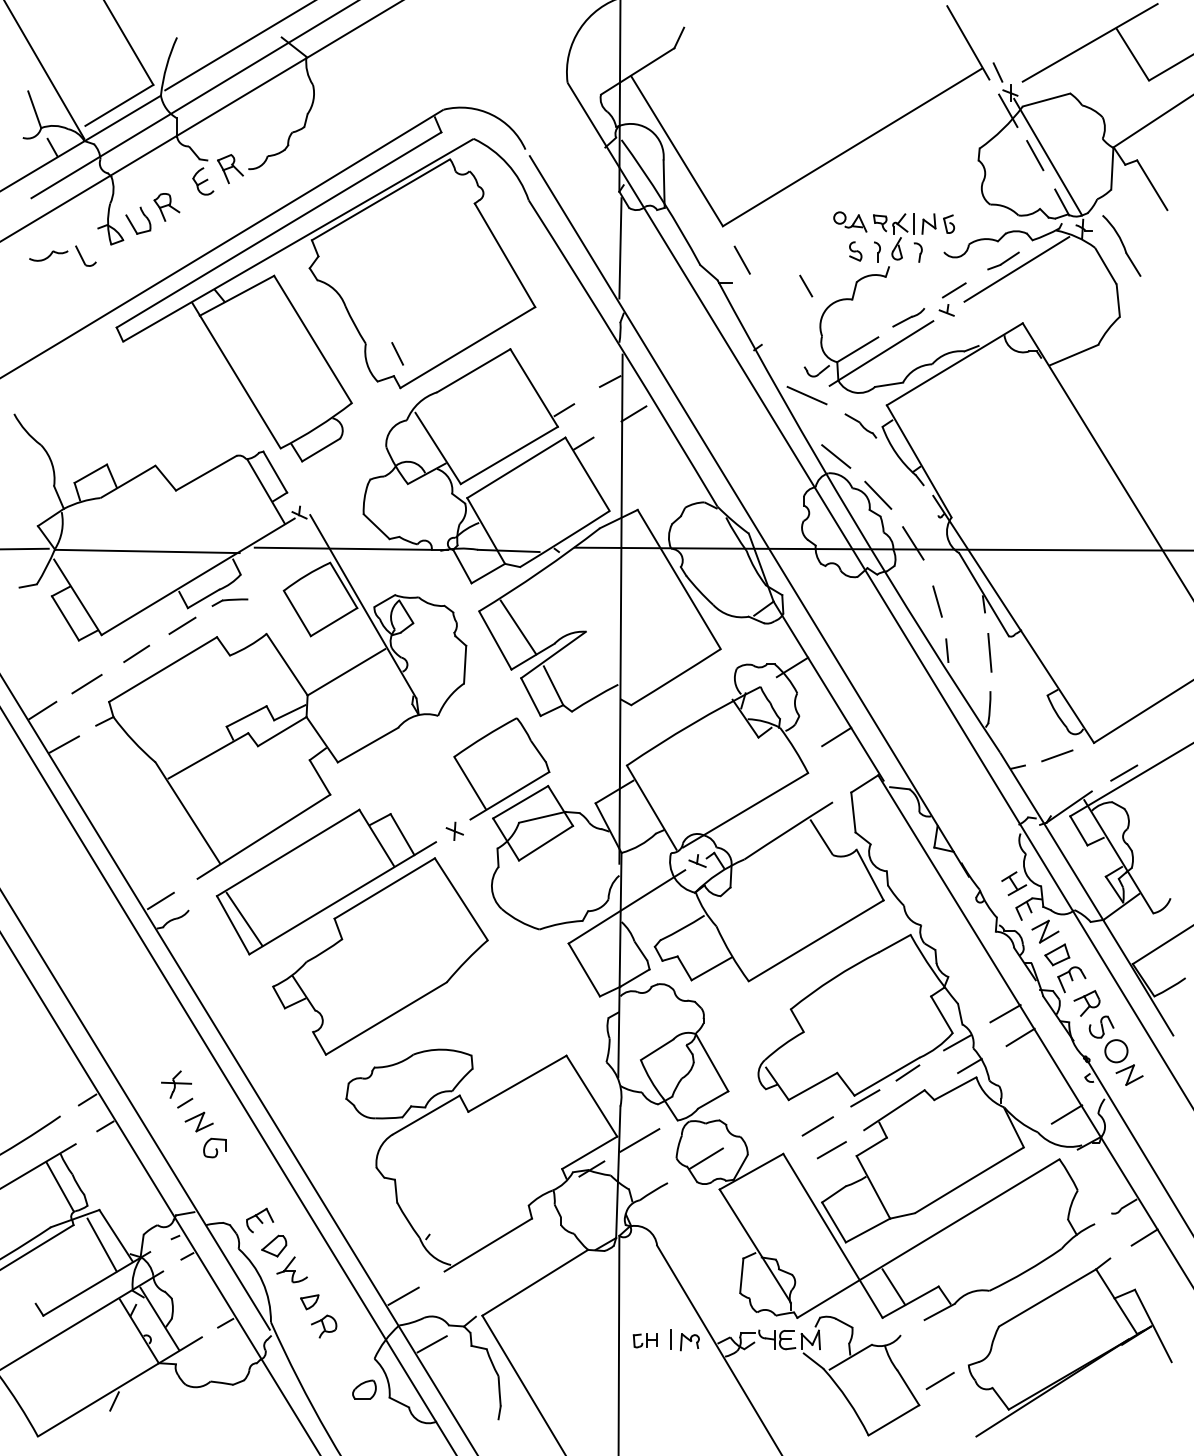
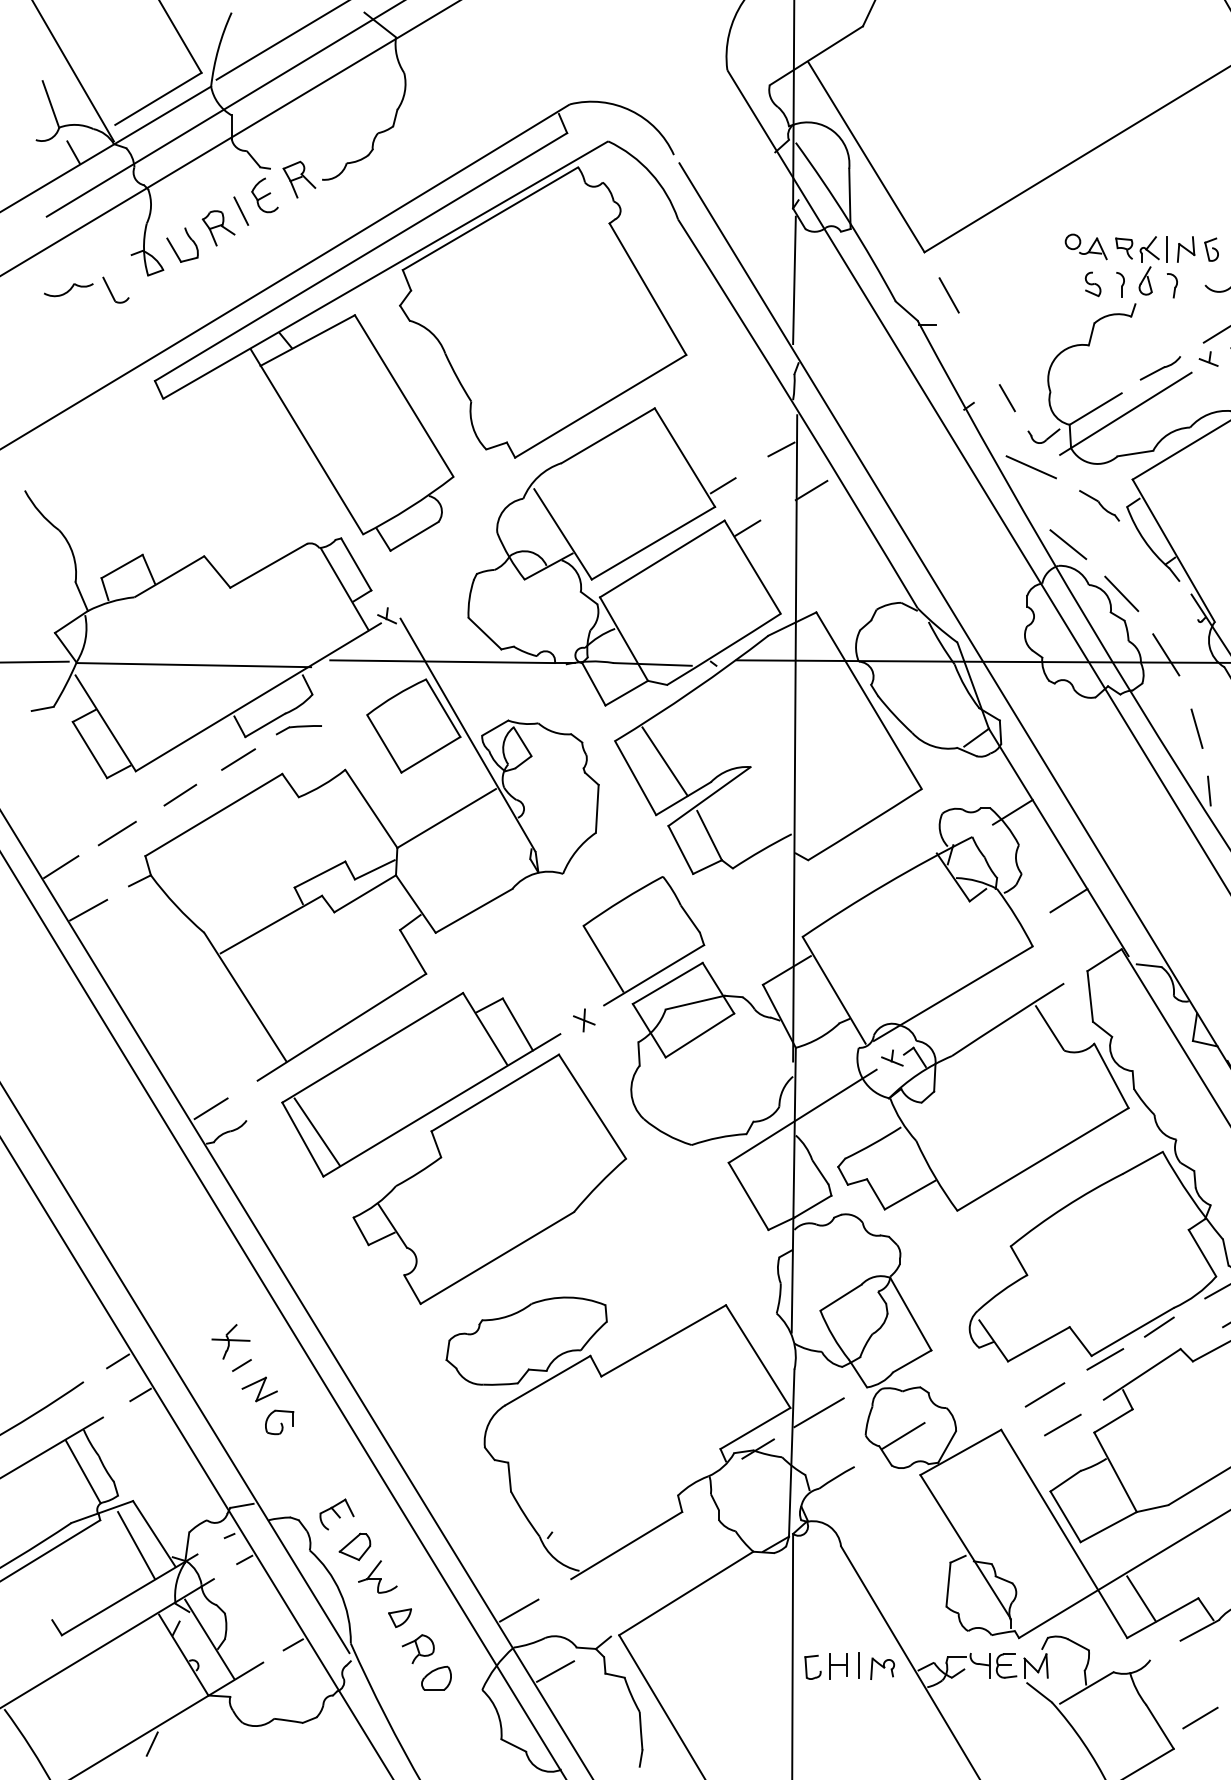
line: (806, 285) -> (1007, 397), moved
line: (397, 353) -> (241, 210), moved
part: (644, 1340) -> (824, 1666), size x1.43
part: (364, 1389) -> (436, 1678), moved

